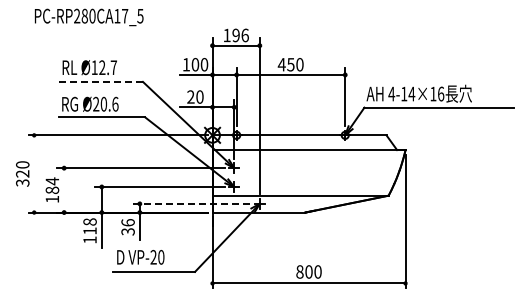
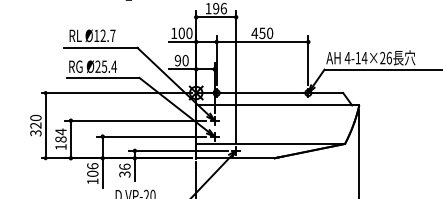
line: (99, 81) -> (100, 47), dashed -> solid
text: (433, 93) -> (382, 57), 4-14×16 -> 4-14×26
text: (190, 97) -> (177, 61), 20 -> 90
text: (109, 103) -> (109, 66), Ø20.6 -> Ø25.4
line: (34, 173) -> (45, 125), added
line: (64, 190) -> (71, 139), added
line: (191, 203) -> (178, 150), dashed -> solid
text: (89, 226) -> (92, 170), 118 -> 106

